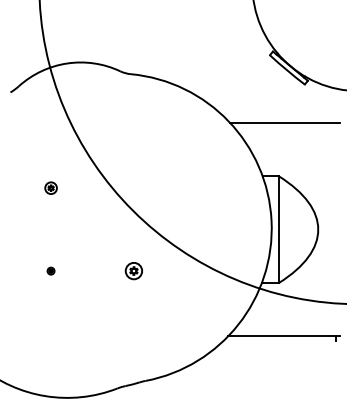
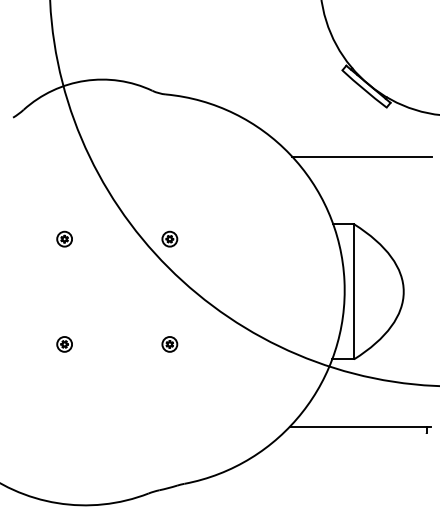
part: (133, 187) -> (169, 238), added
part: (50, 271) -> (64, 344), size x1.67
part: (133, 271) -> (169, 344), size x0.71

